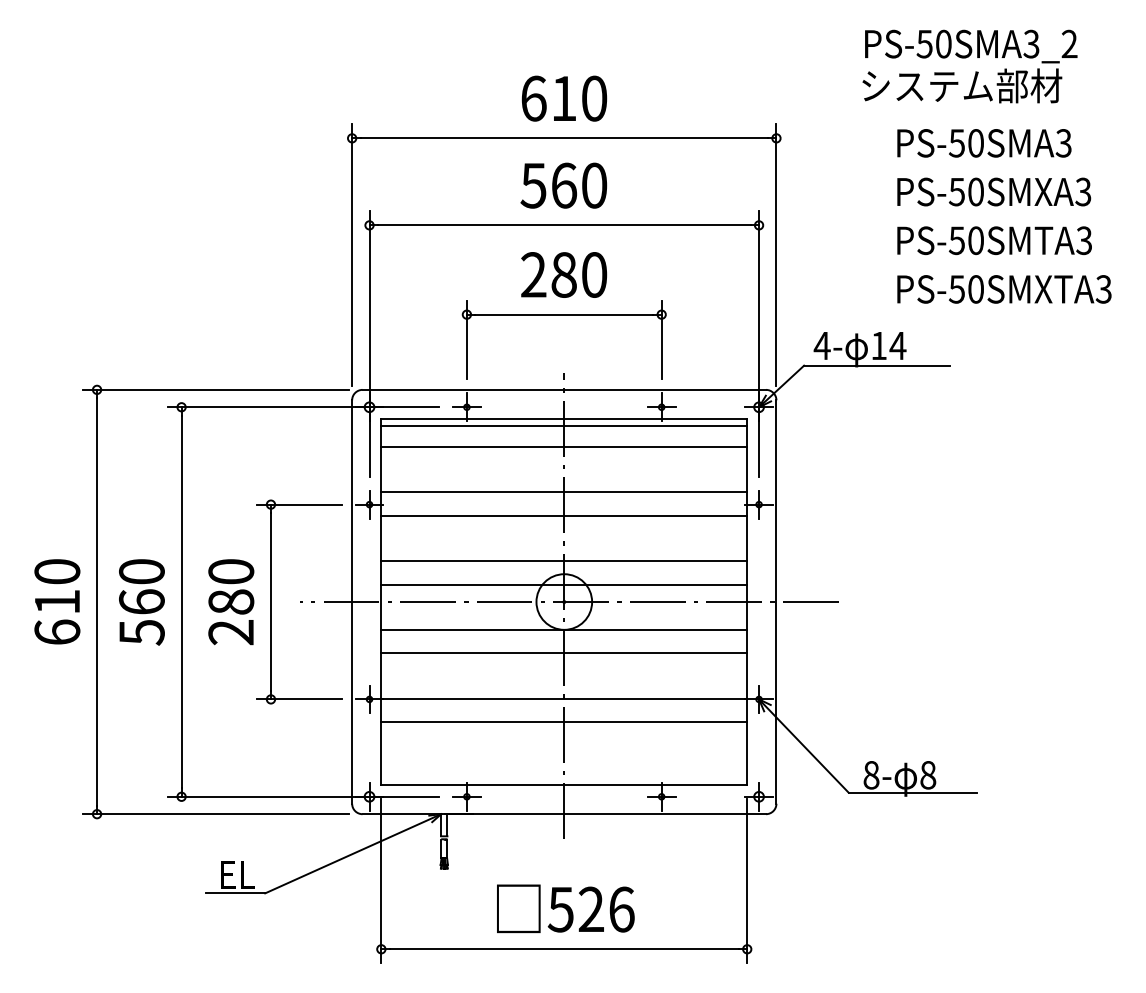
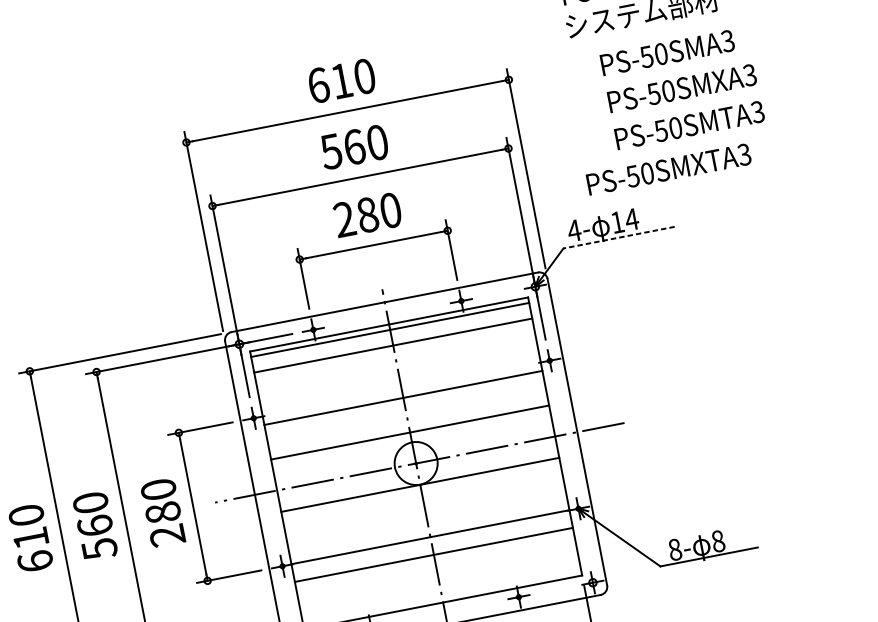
text: (1004, 289) -> (669, 169), moved
line: (876, 365) -> (618, 237), solid -> dashed
line: (564, 492) -> (400, 380), removed
line: (564, 584) -> (413, 450), removed
line: (564, 653) -> (423, 502), removed

